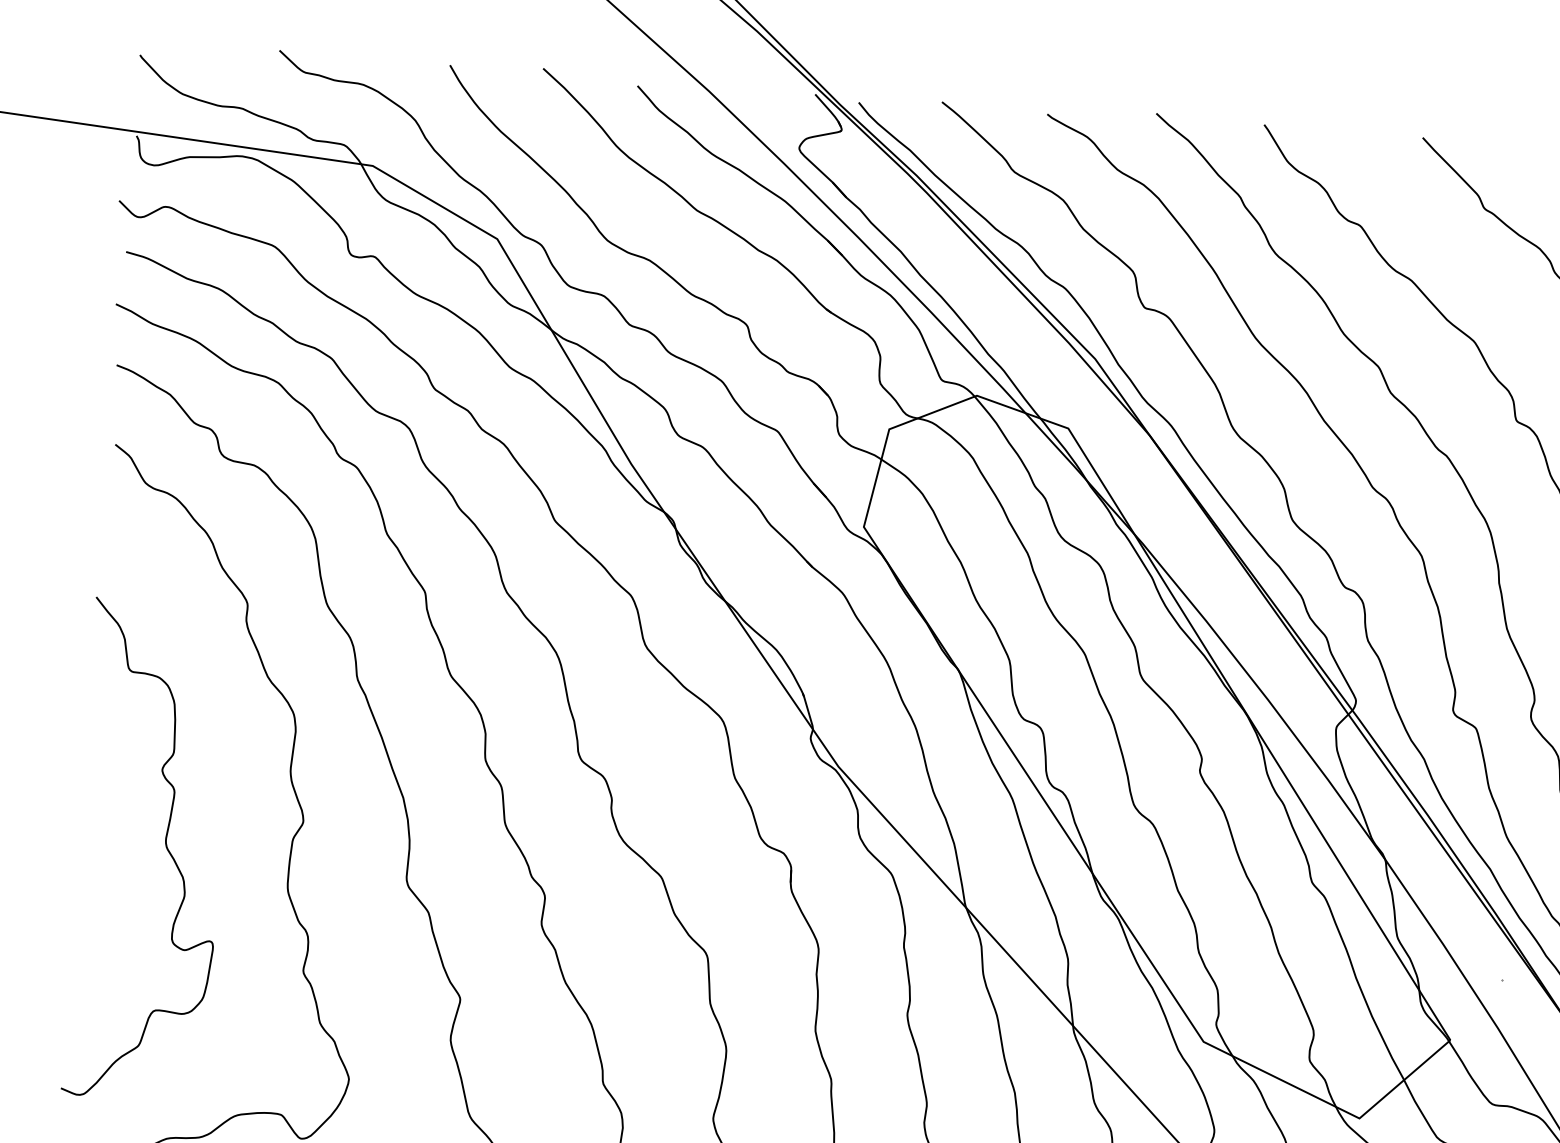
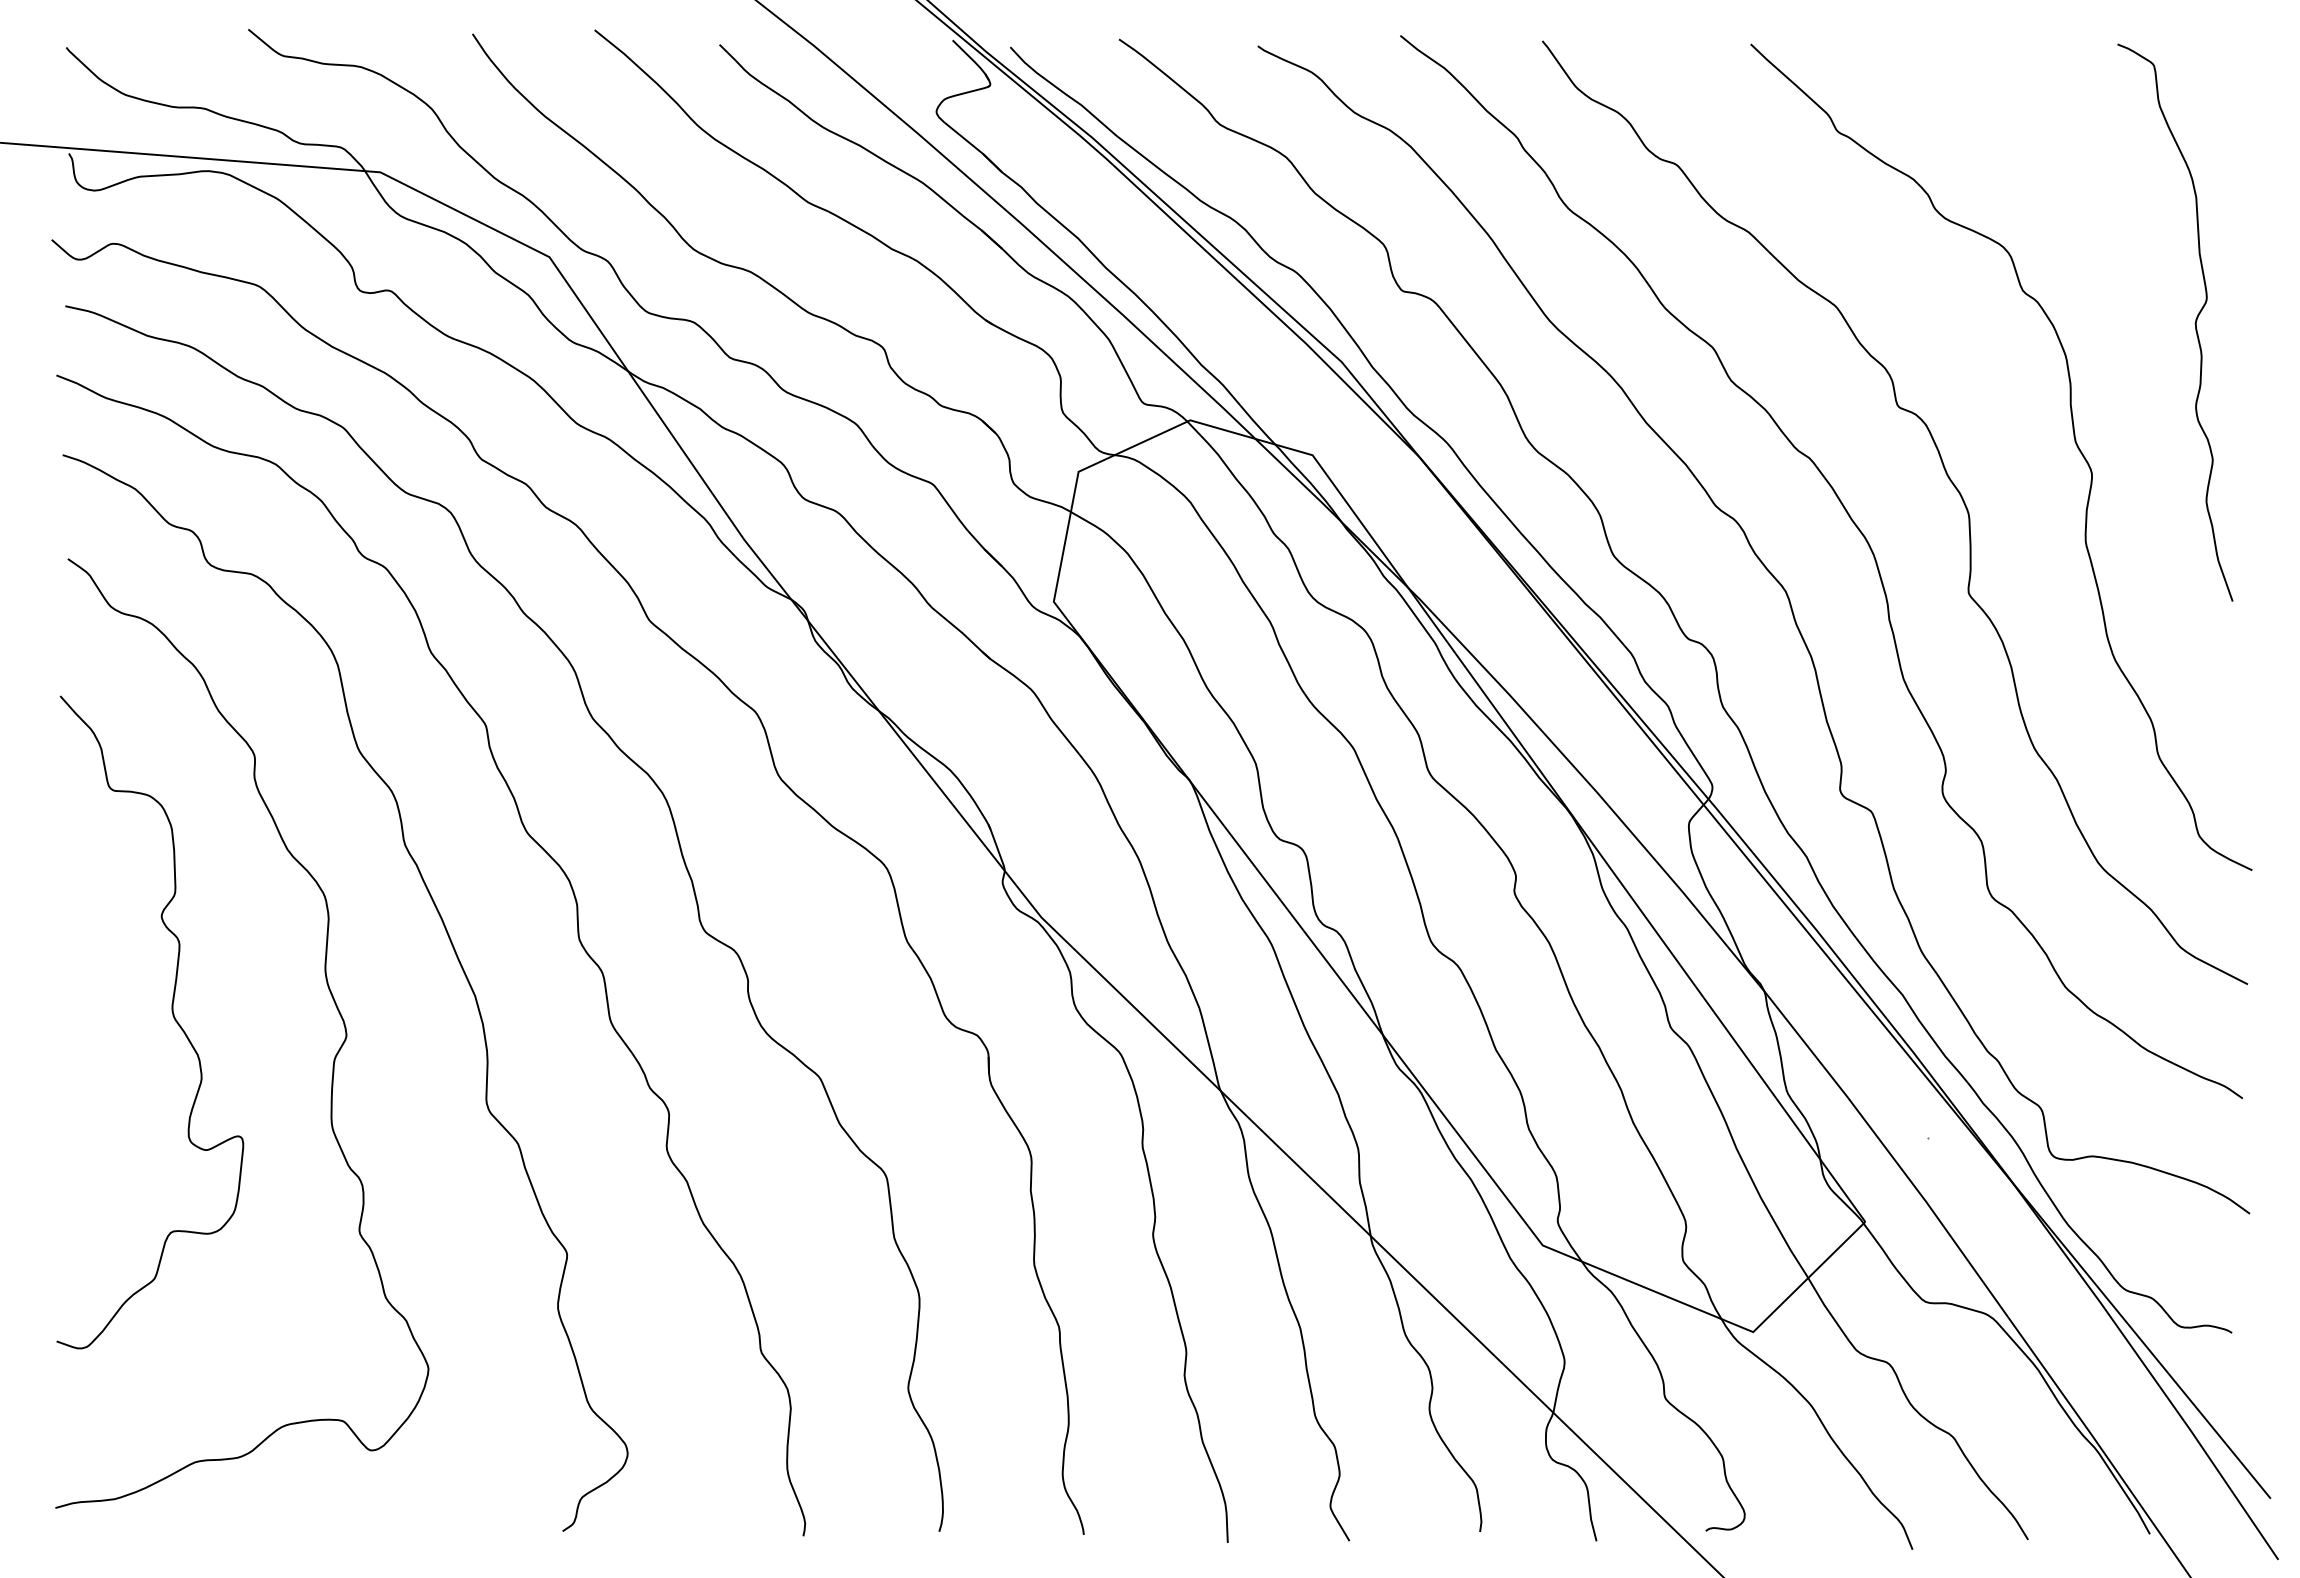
curve: (165, 845) -> (172, 1015), moved

